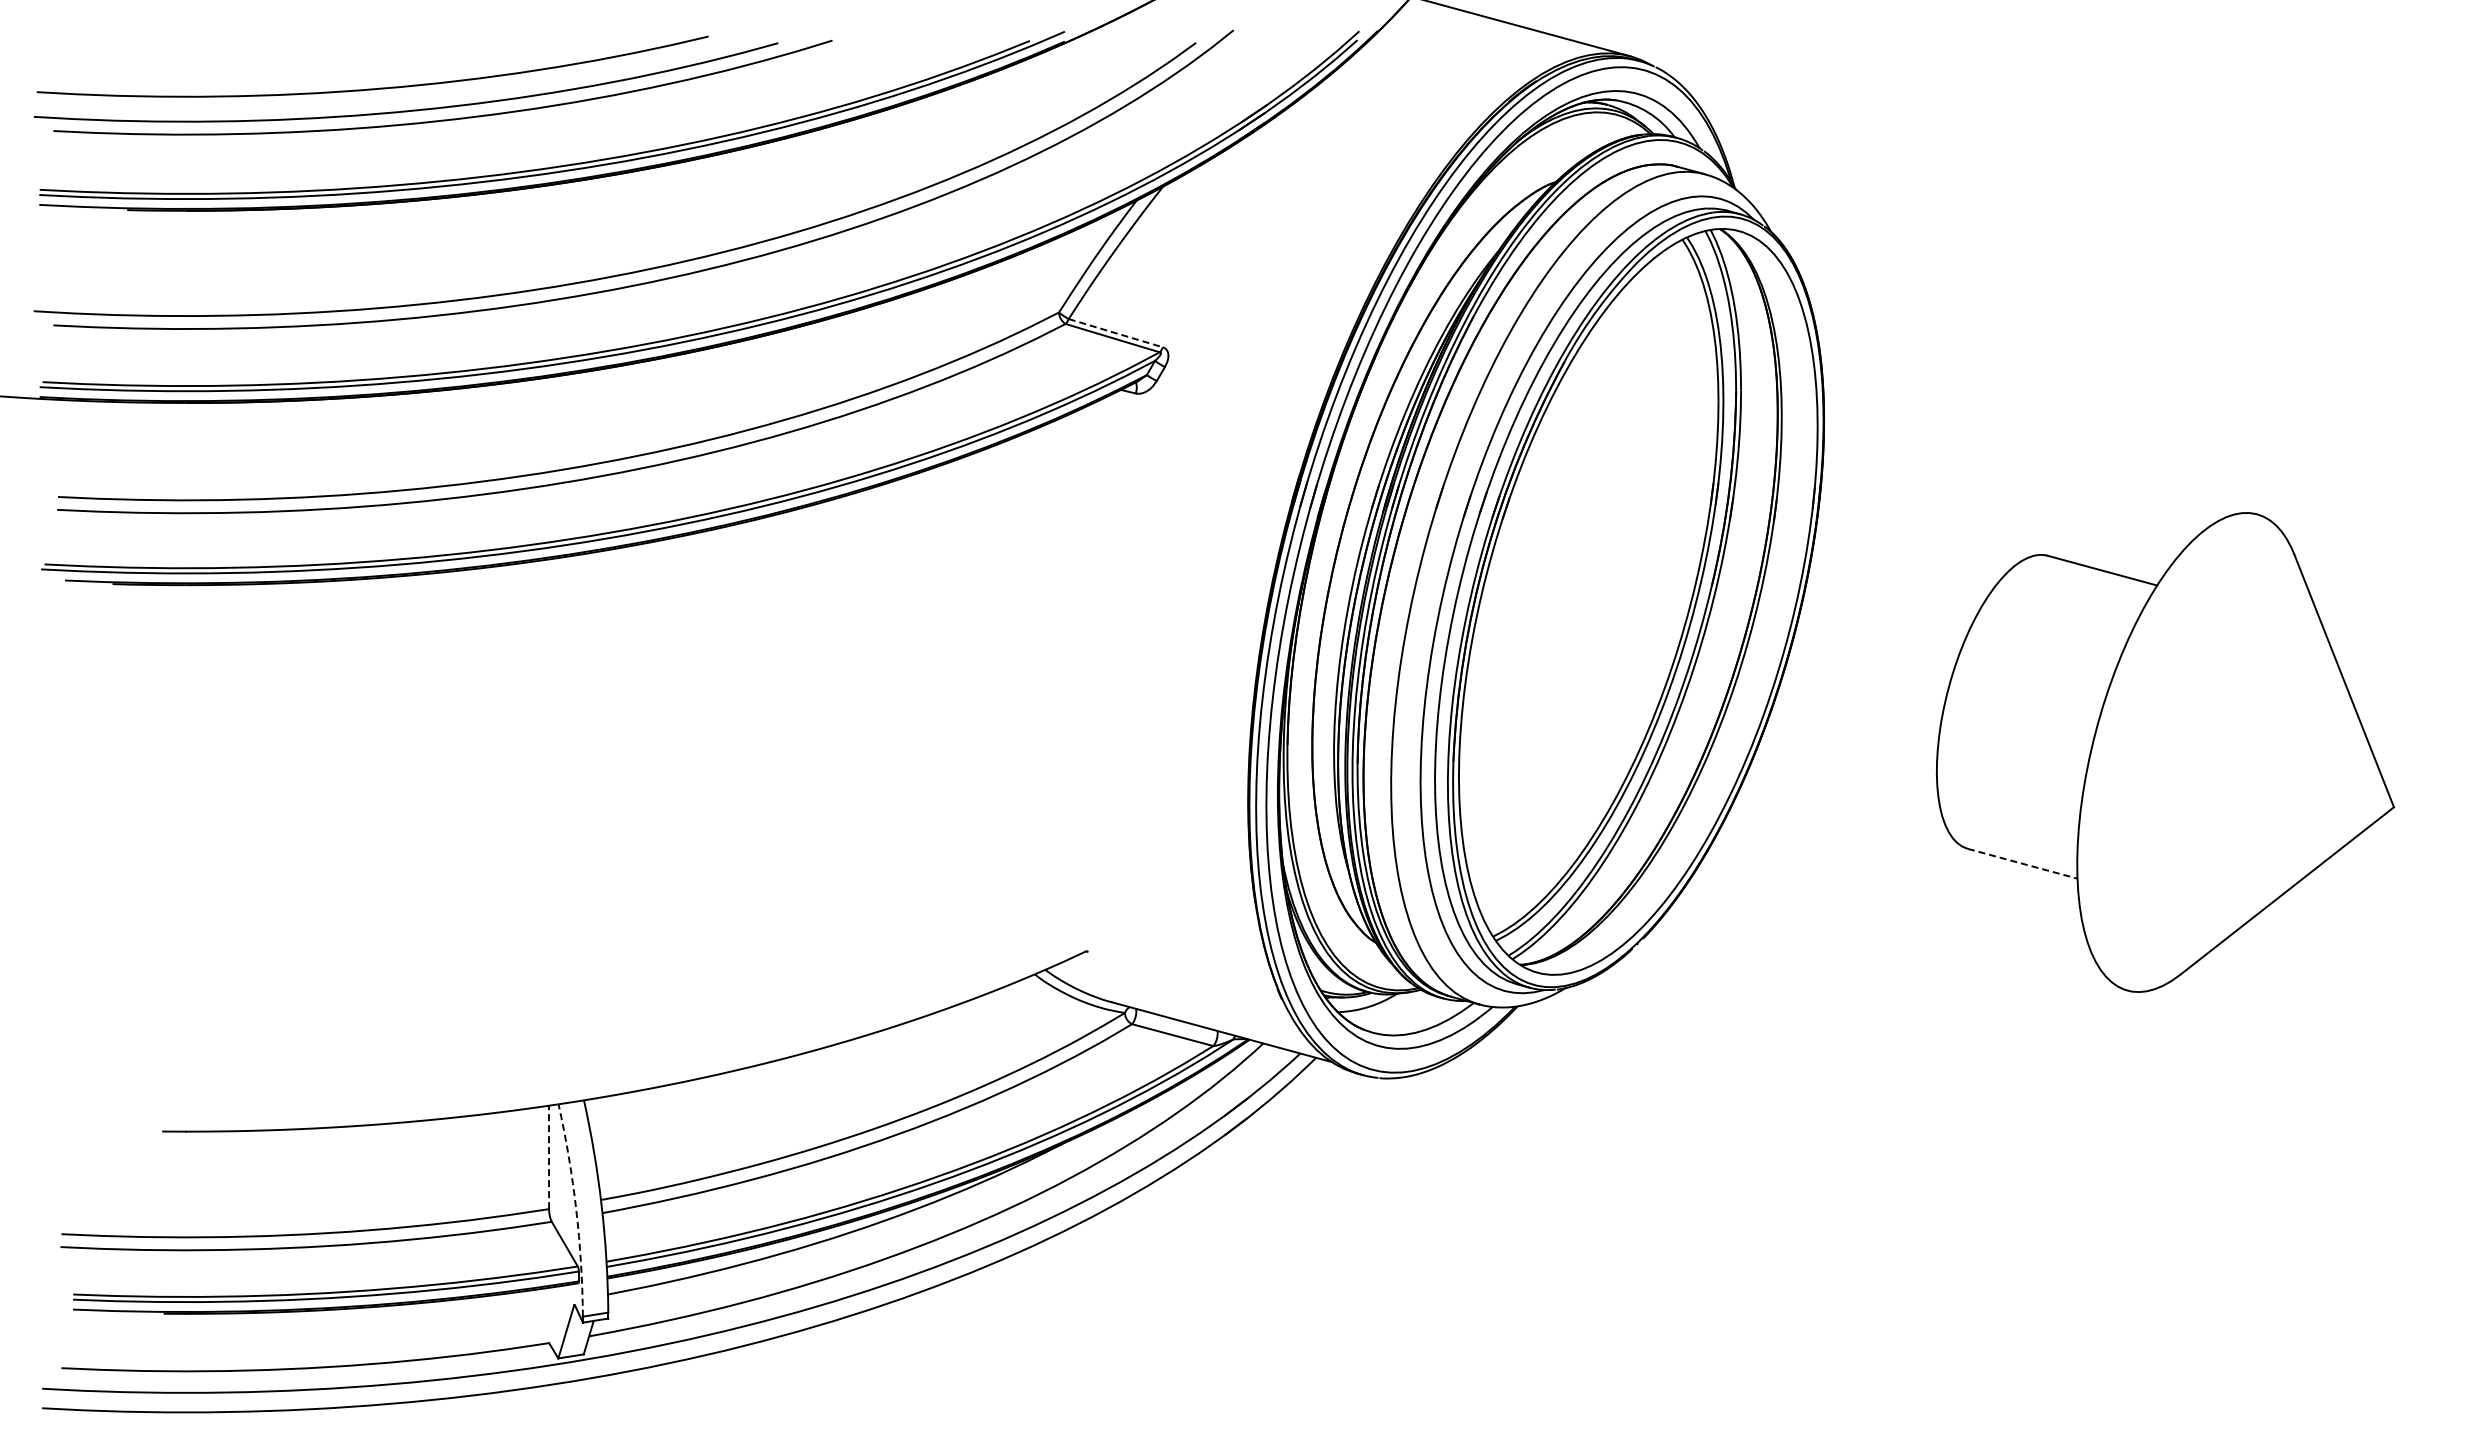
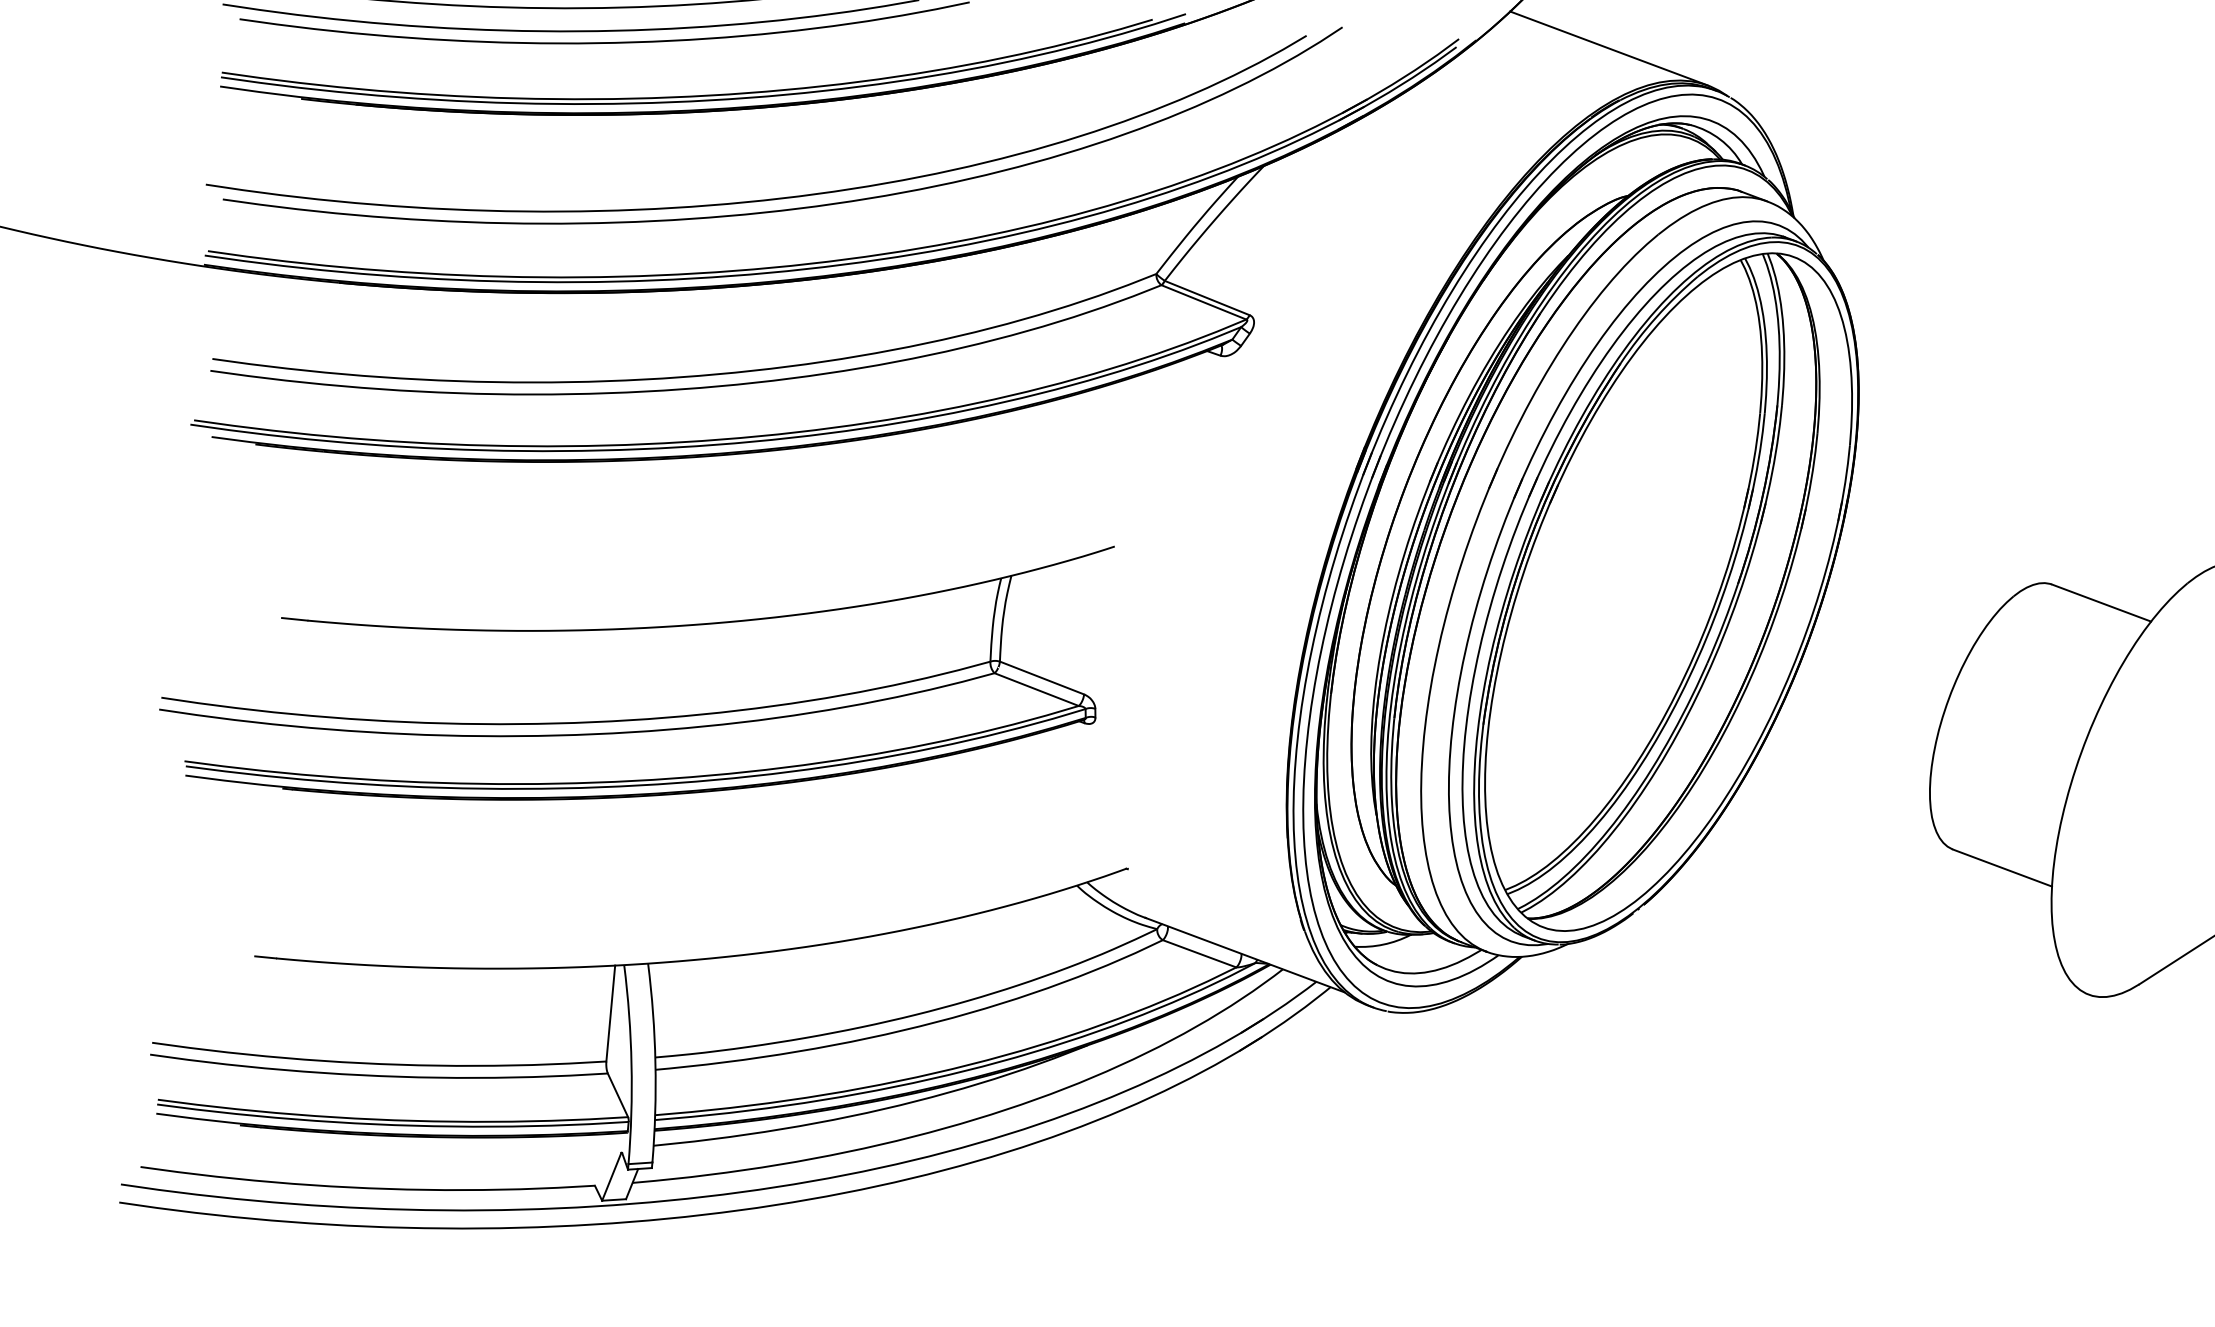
line: (1116, 333) -> (1207, 298), dashed -> solid
part: (536, 744) -> (634, 629), added
line: (2022, 863) -> (2002, 867), dashed -> solid
line: (549, 1157) -> (611, 1013), dashed -> solid
arc: (576, 1209) -> (631, 1064), dashed -> solid

